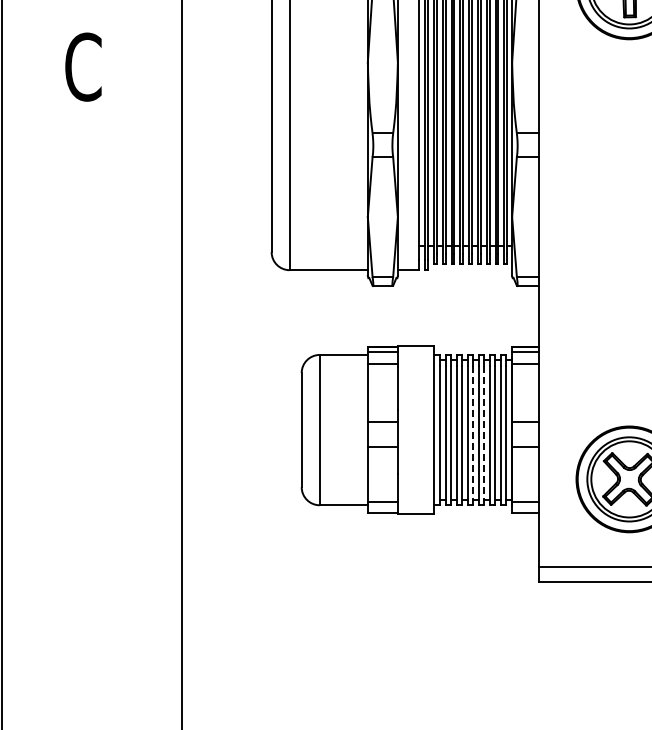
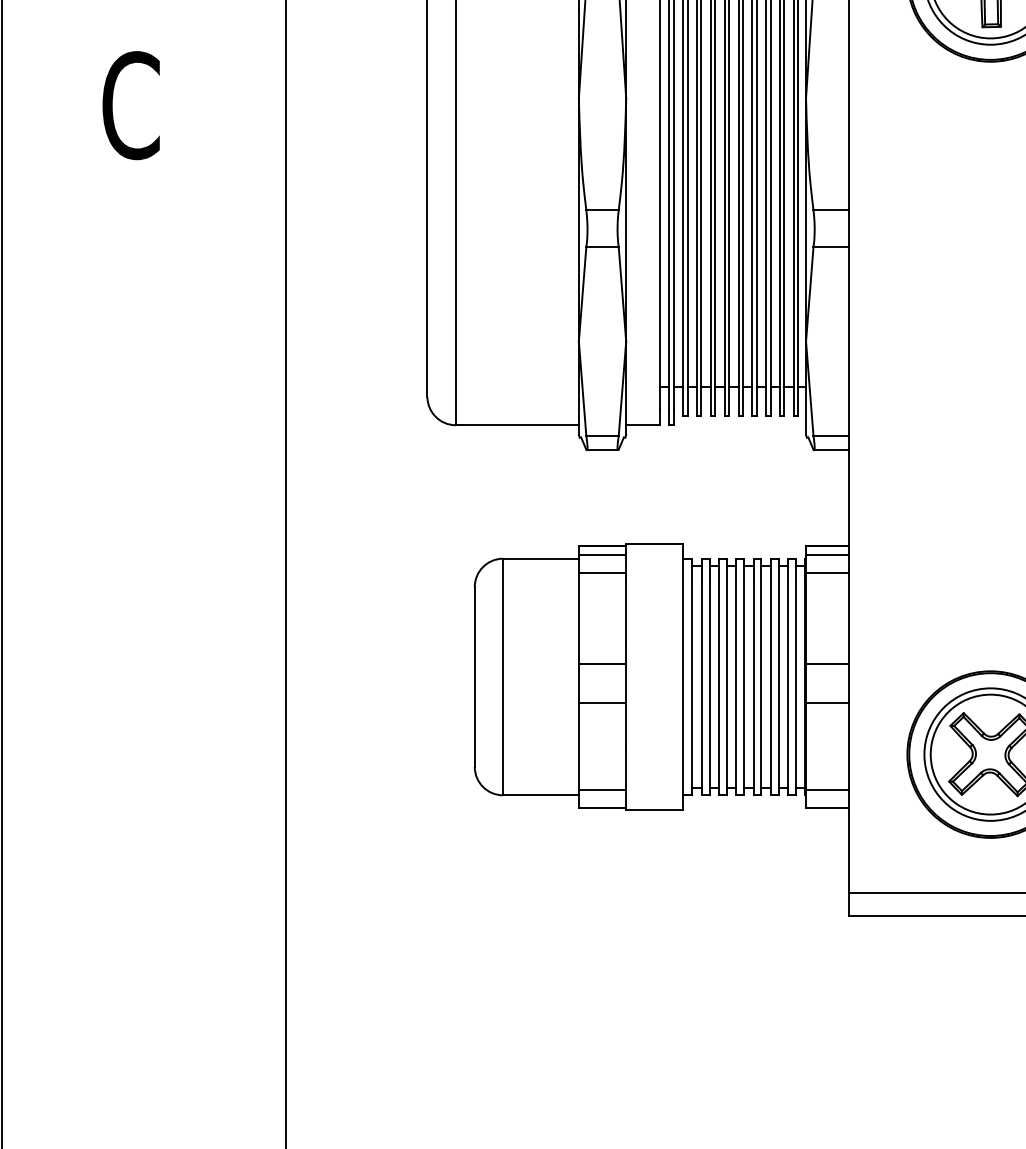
line: (472, 435) -> (743, 685), dashed -> solid
line: (483, 435) -> (760, 685), dashed -> solid

